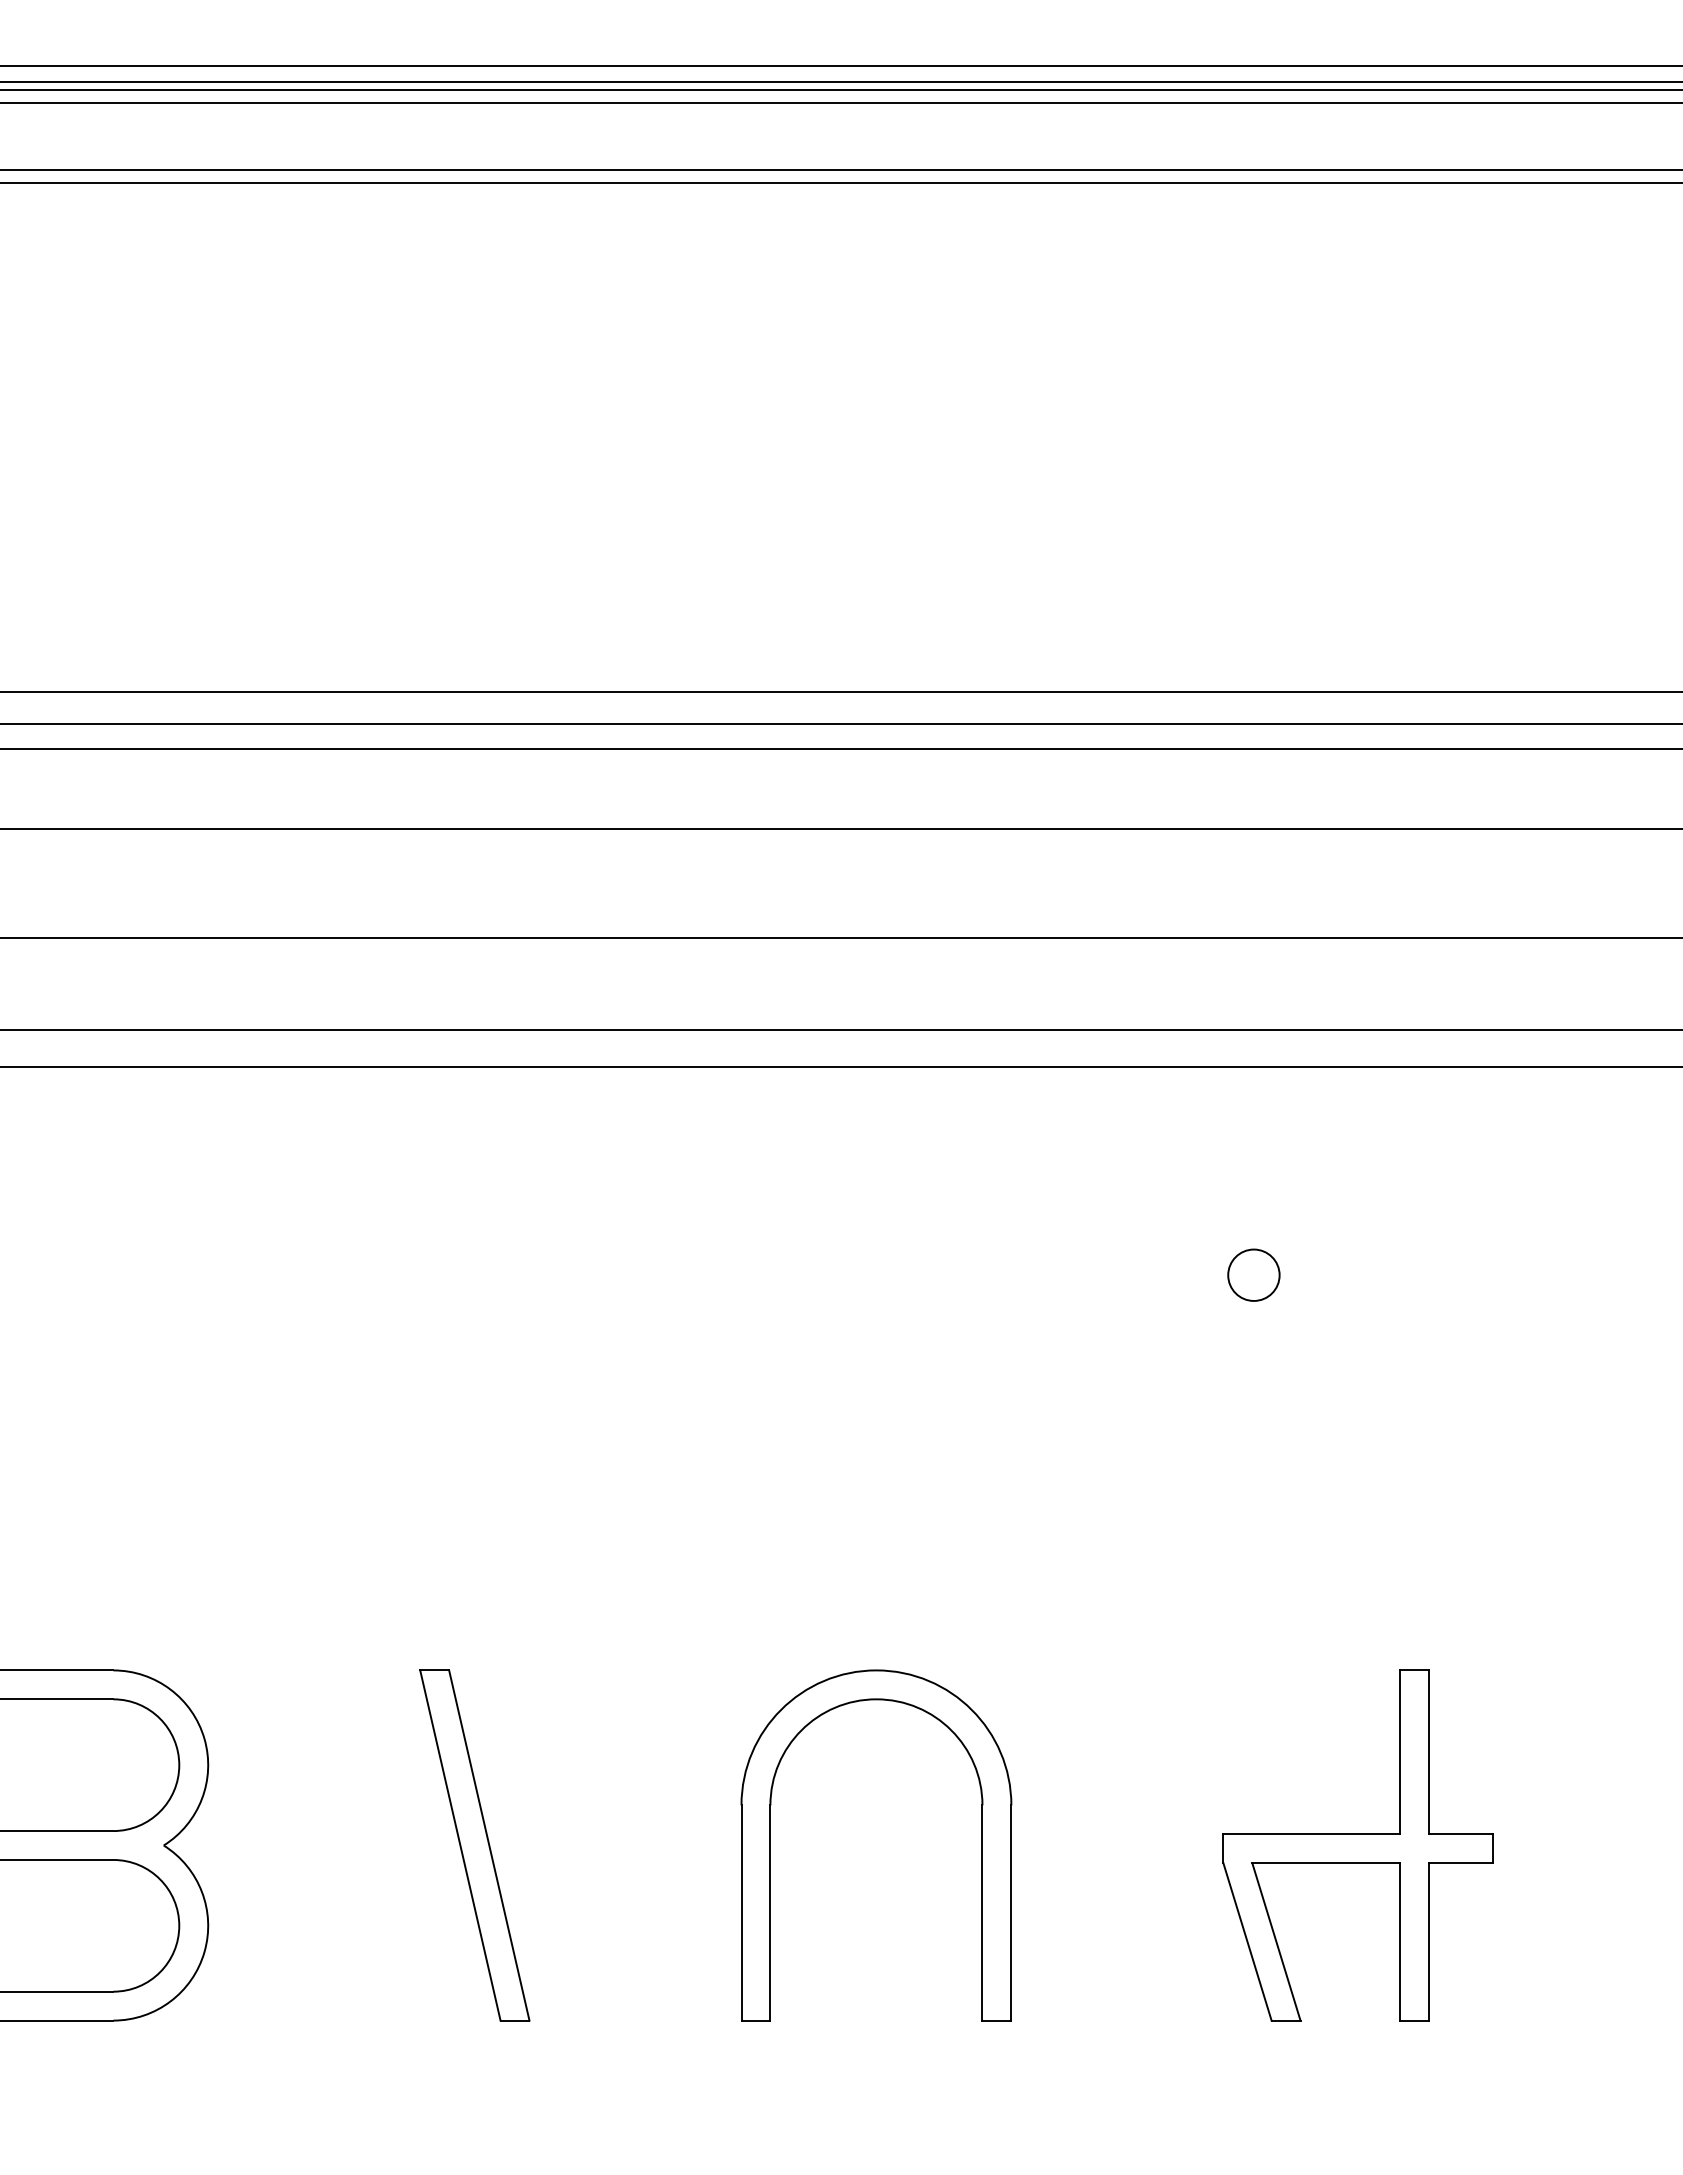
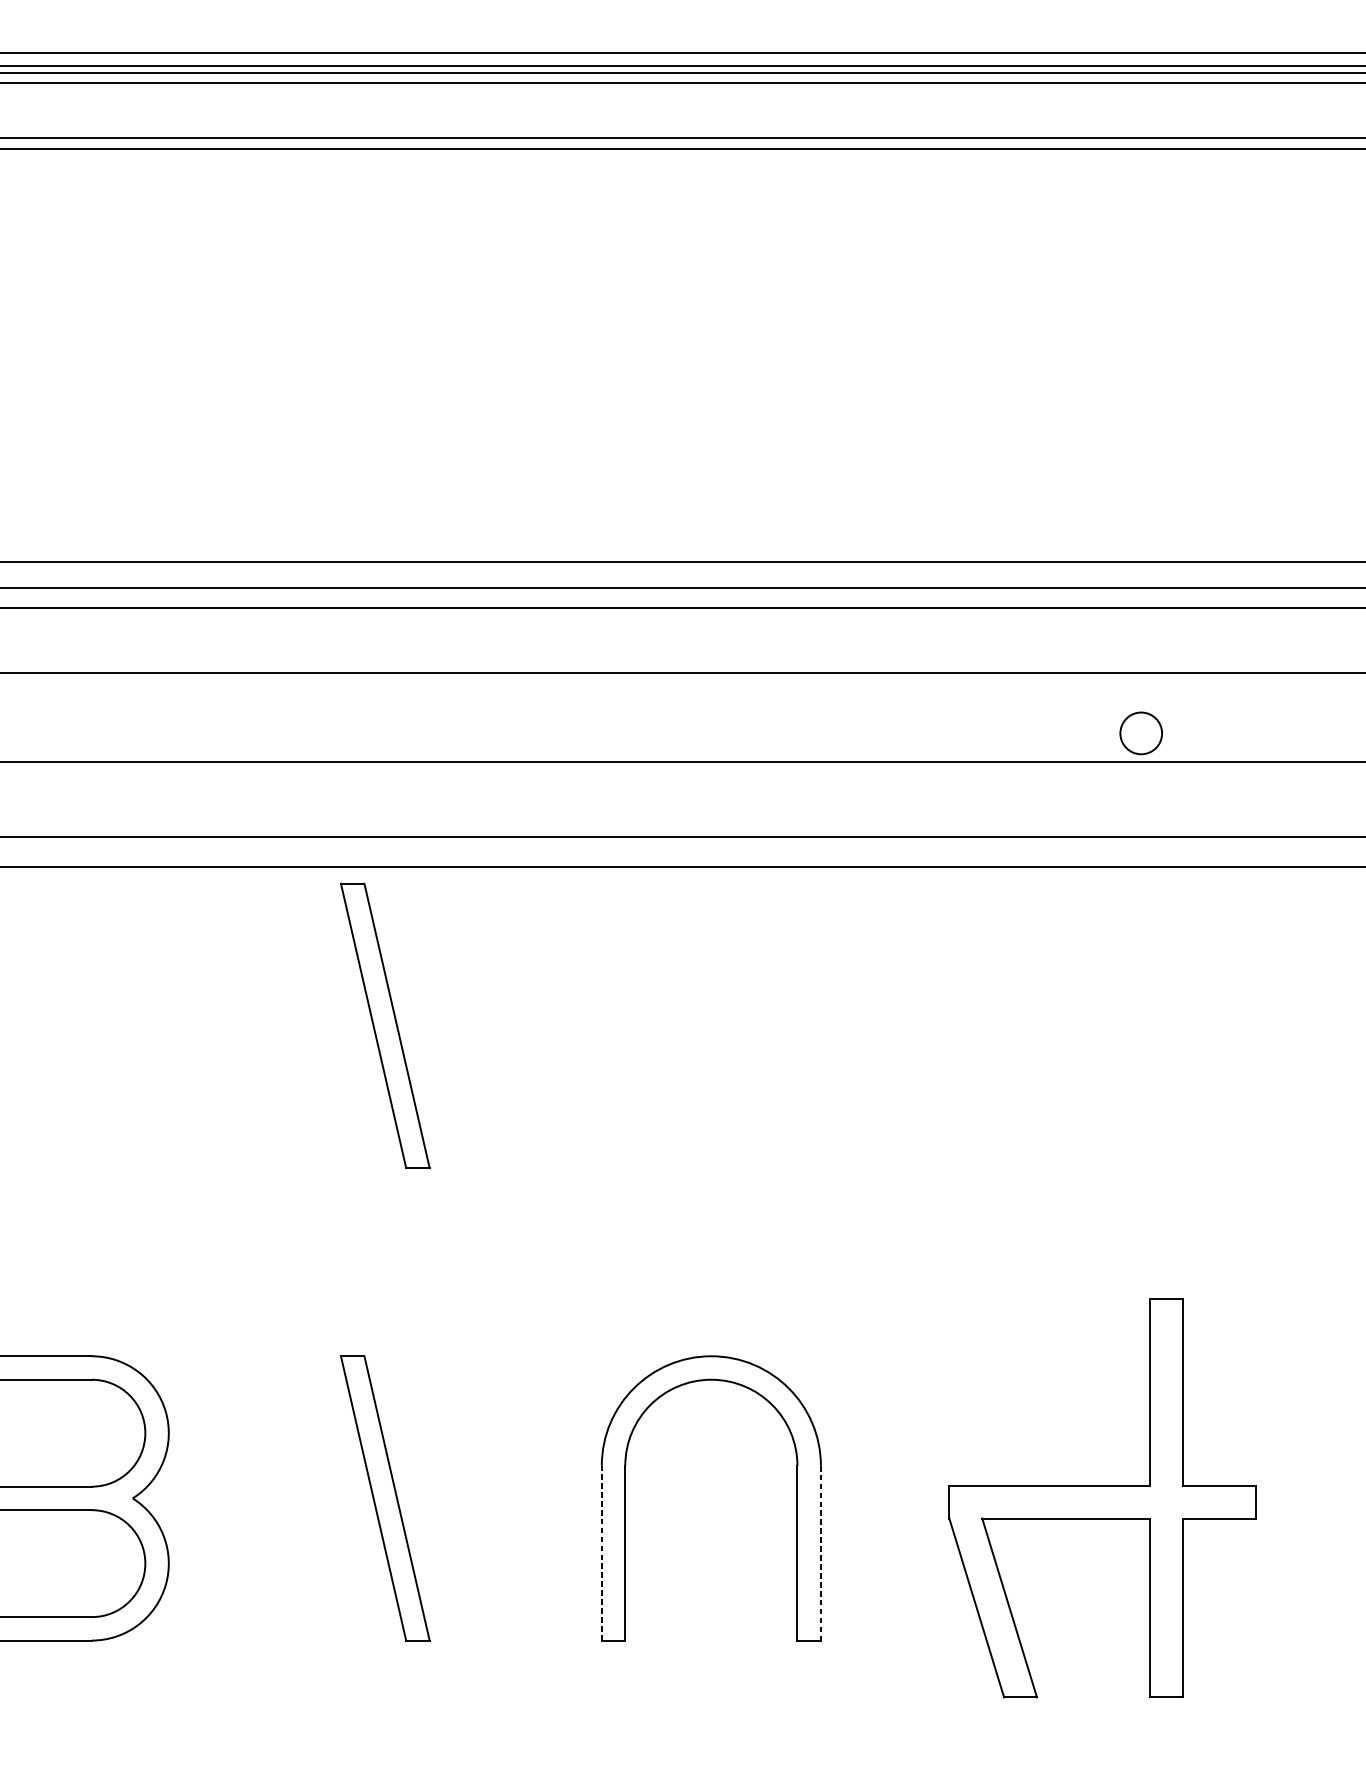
part: (474, 1263) -> (385, 1025), added
circle: (1253, 1274) -> (1140, 732), moved
part: (1357, 1845) -> (1101, 1498), size x1.4
line: (741, 1912) -> (601, 1552), solid -> dashed
line: (1011, 1912) -> (821, 1552), solid -> dashed

